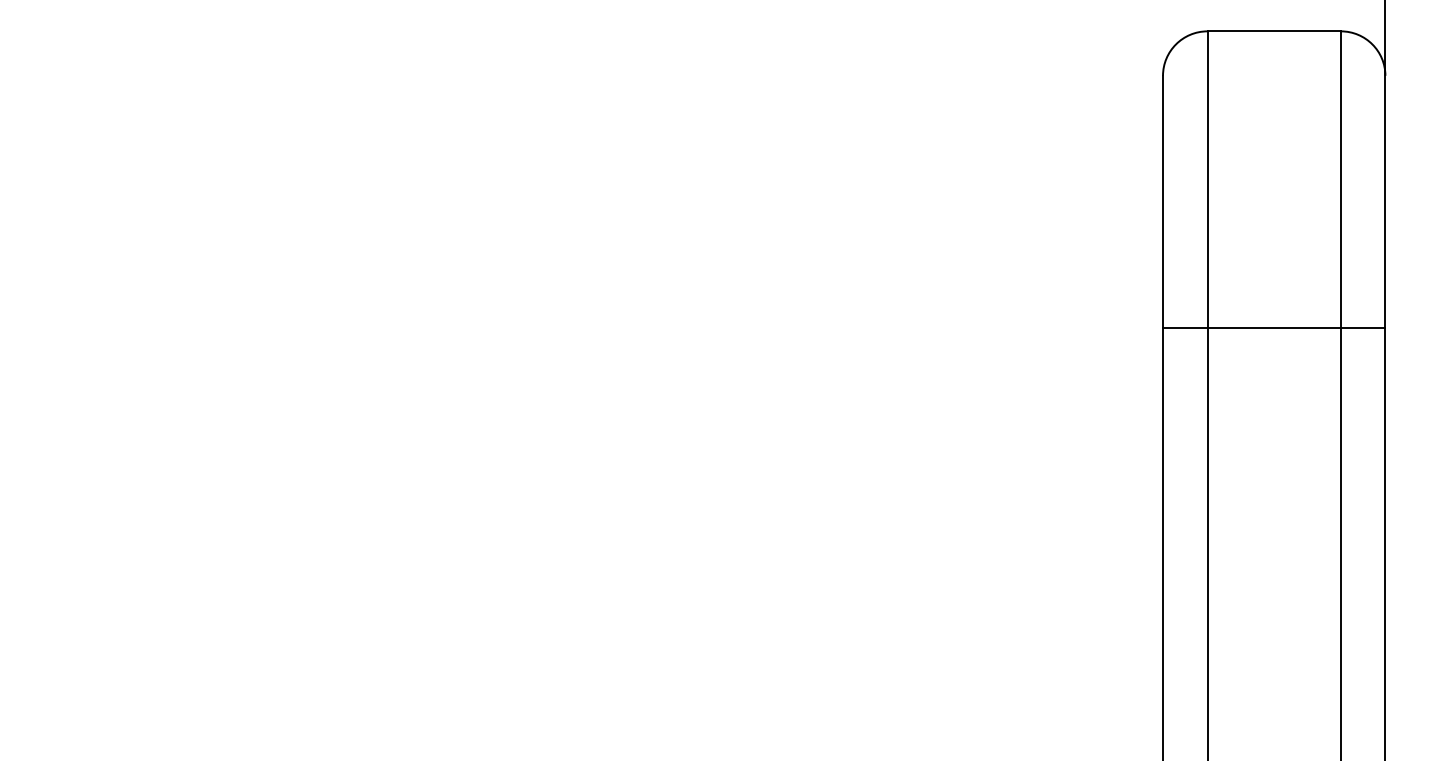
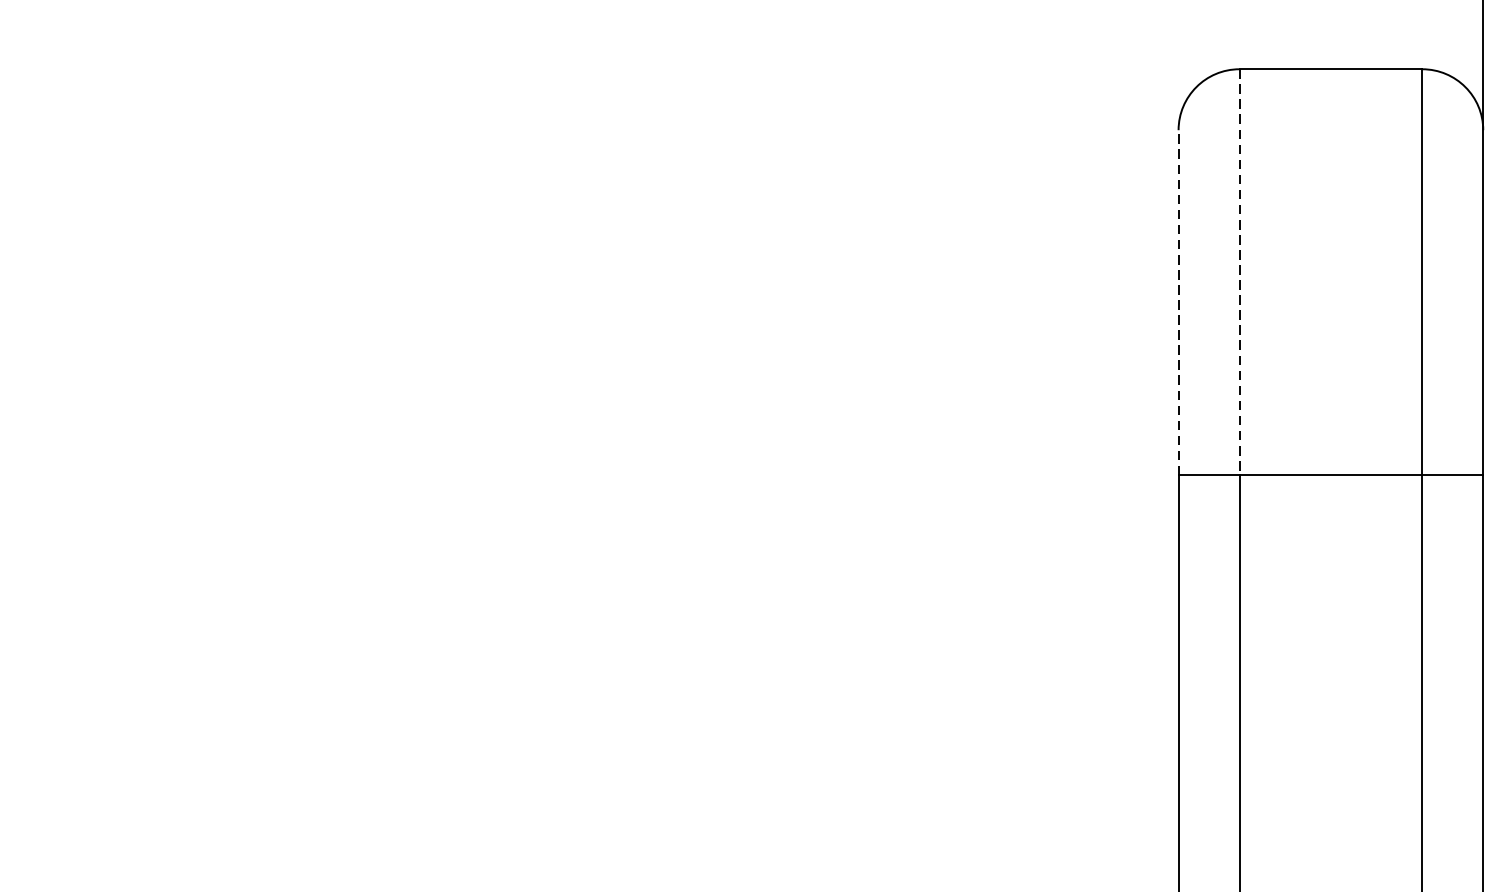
line: (1207, 180) -> (1239, 273), solid -> dashed
line: (1163, 201) -> (1179, 302), solid -> dashed

